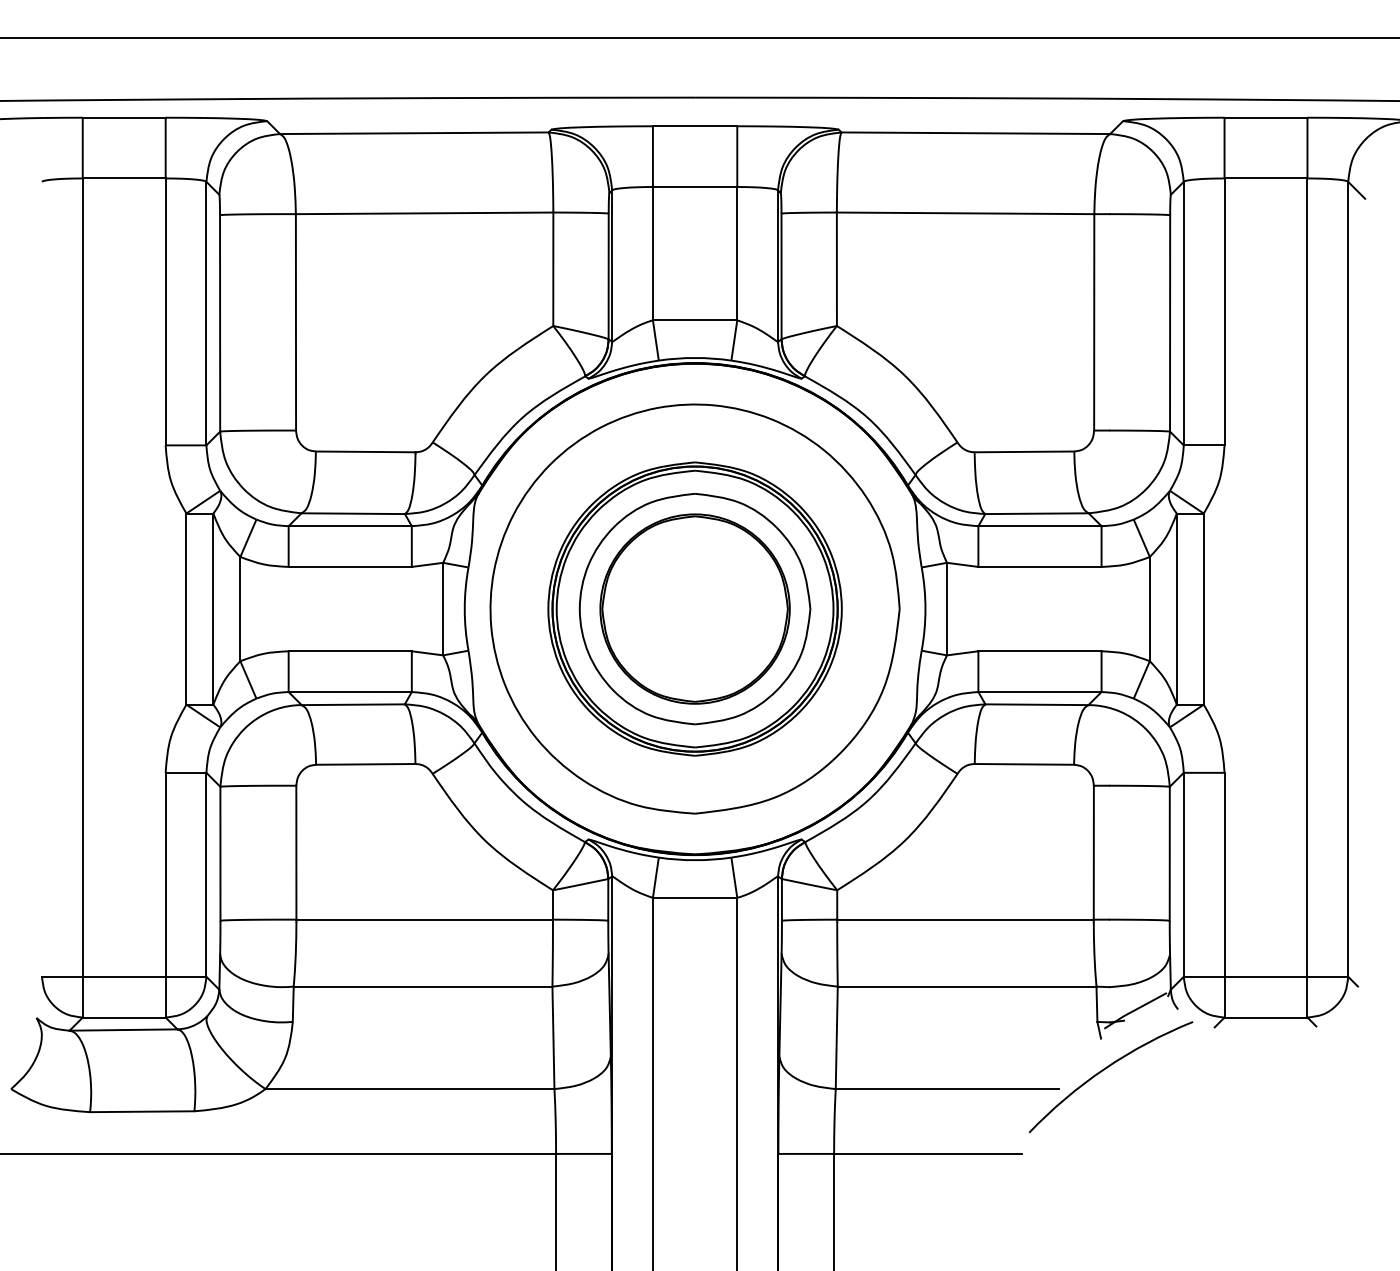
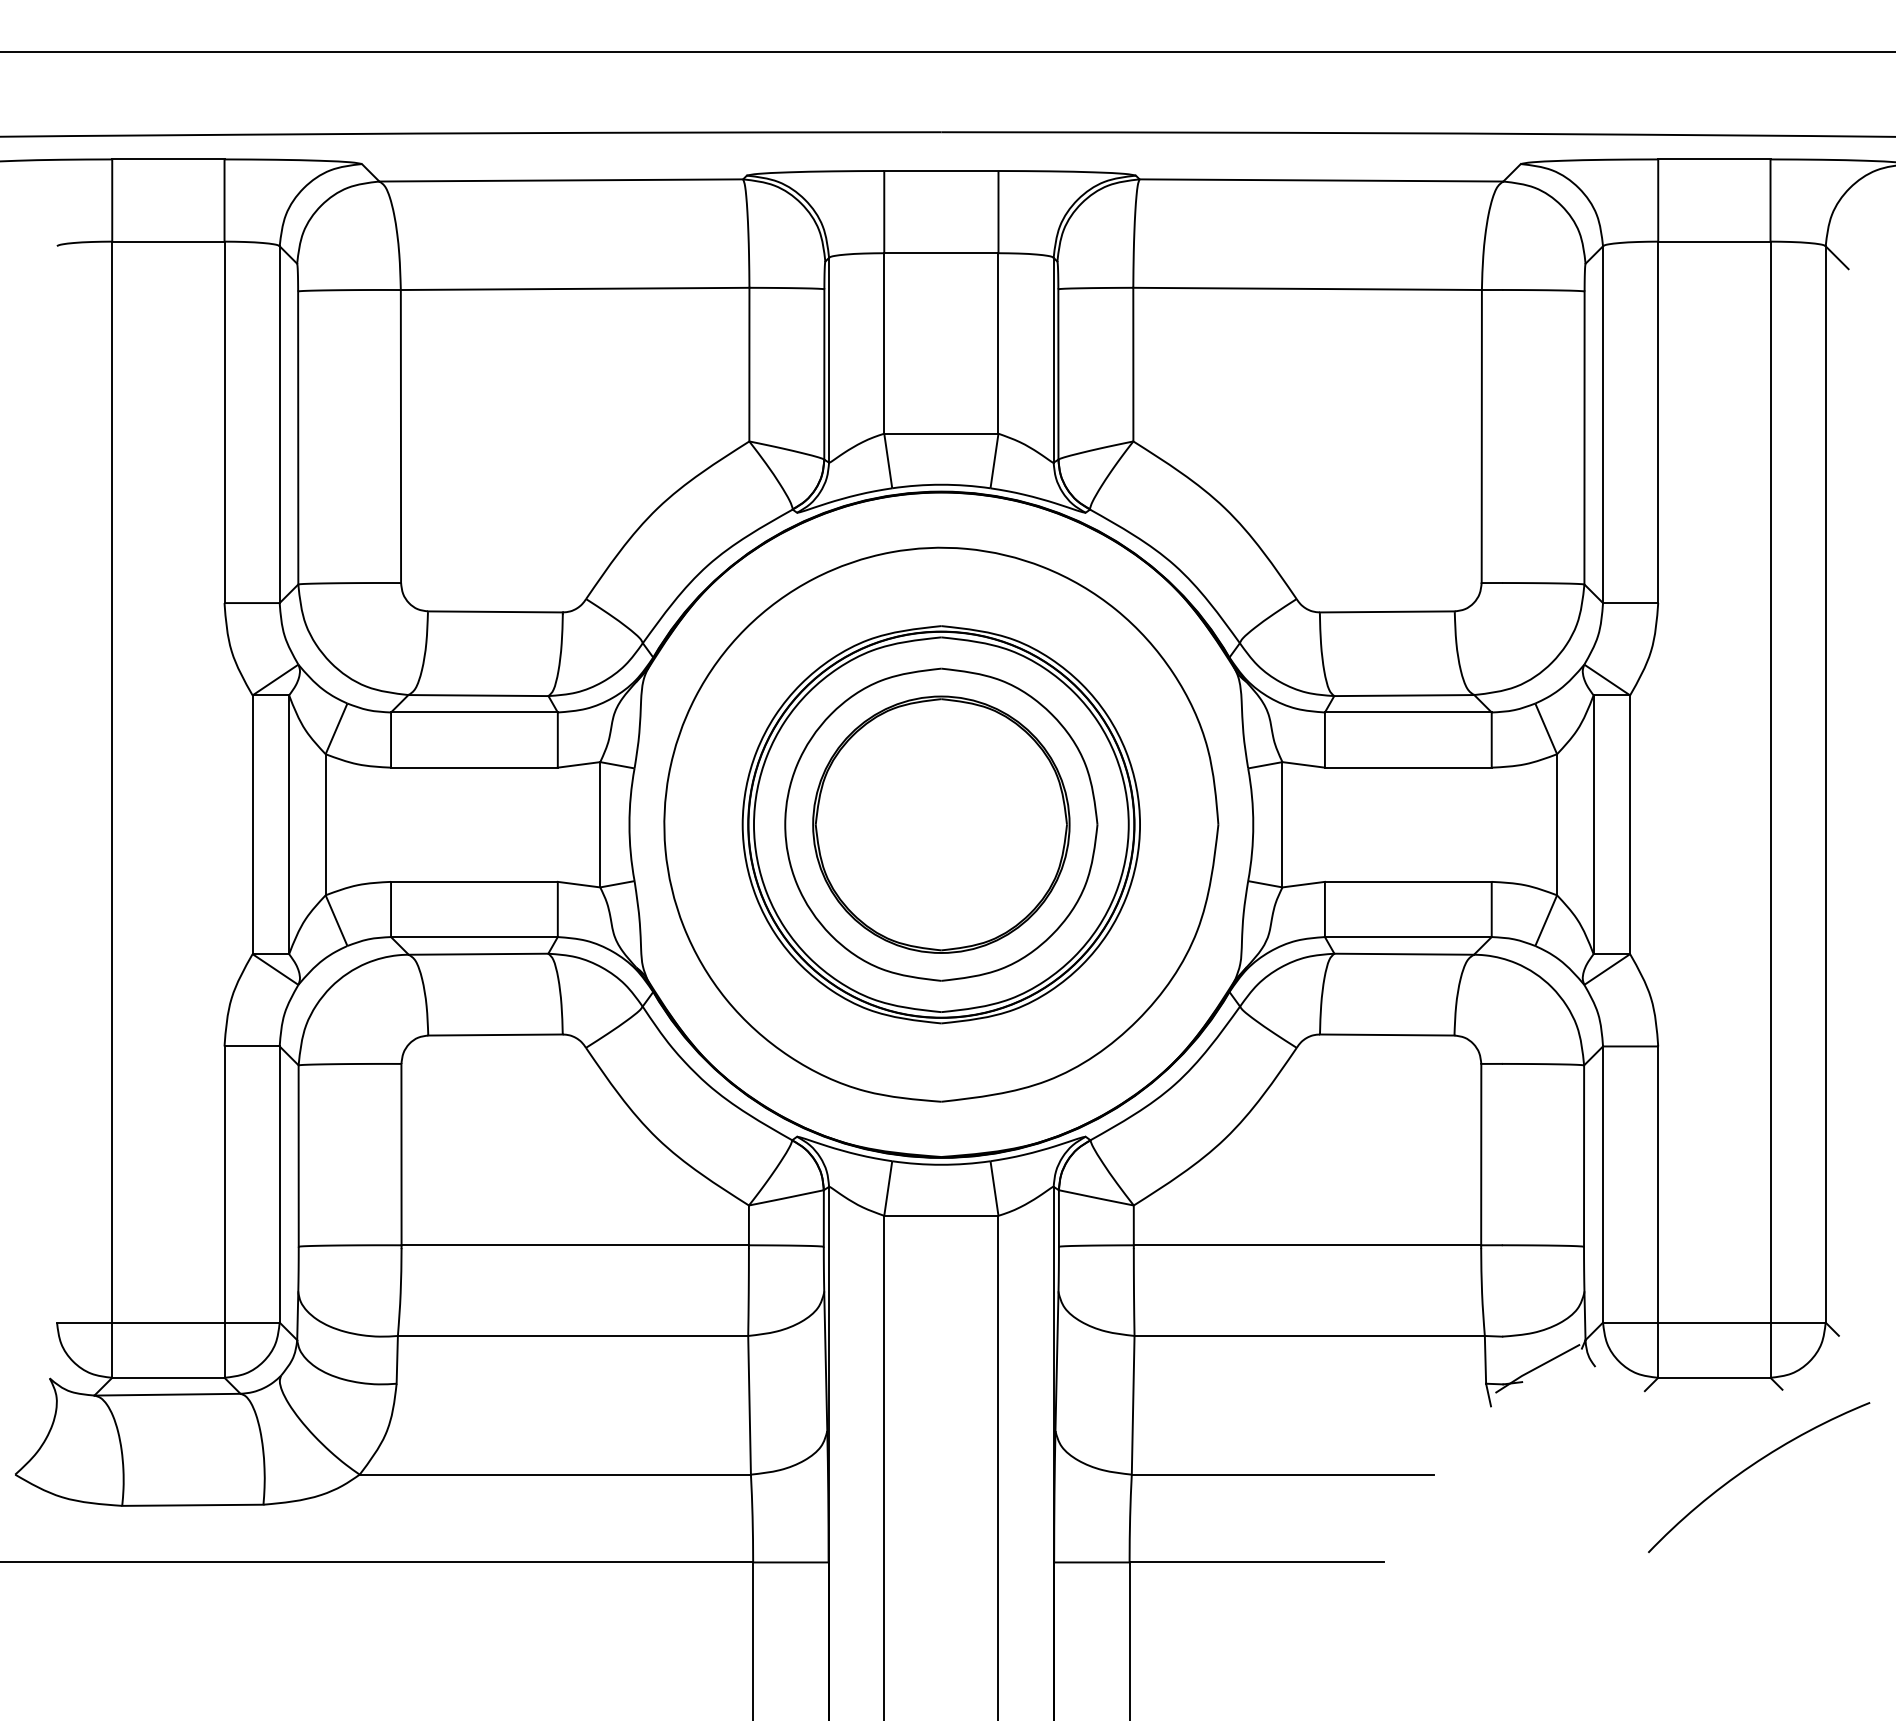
arc: (1104, 1070) -> (1750, 1468), moved

